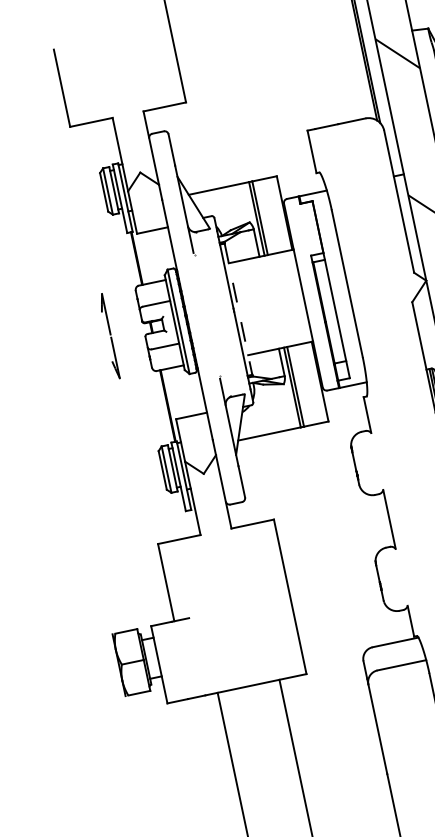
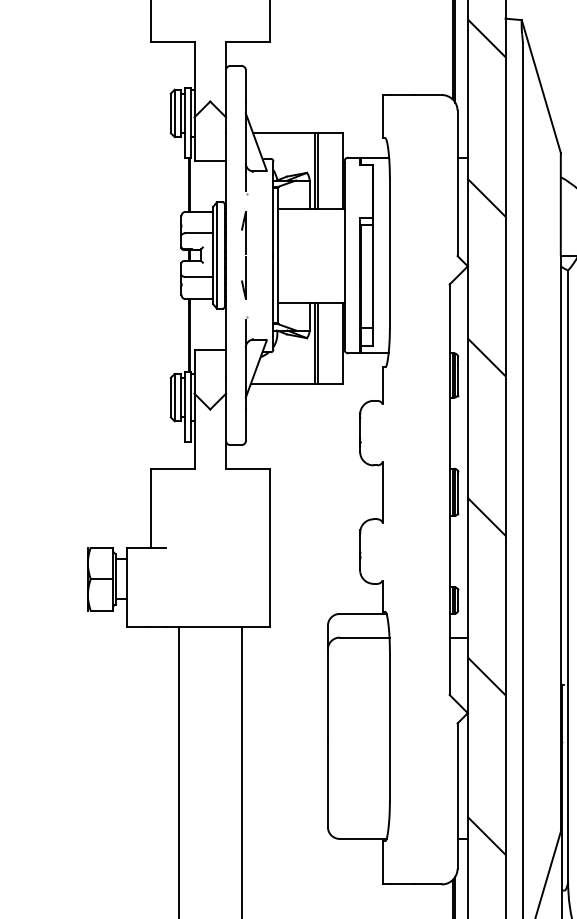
line: (239, 310) -> (278, 256), dashed -> solid
part: (108, 336) -> (243, 255), moved

